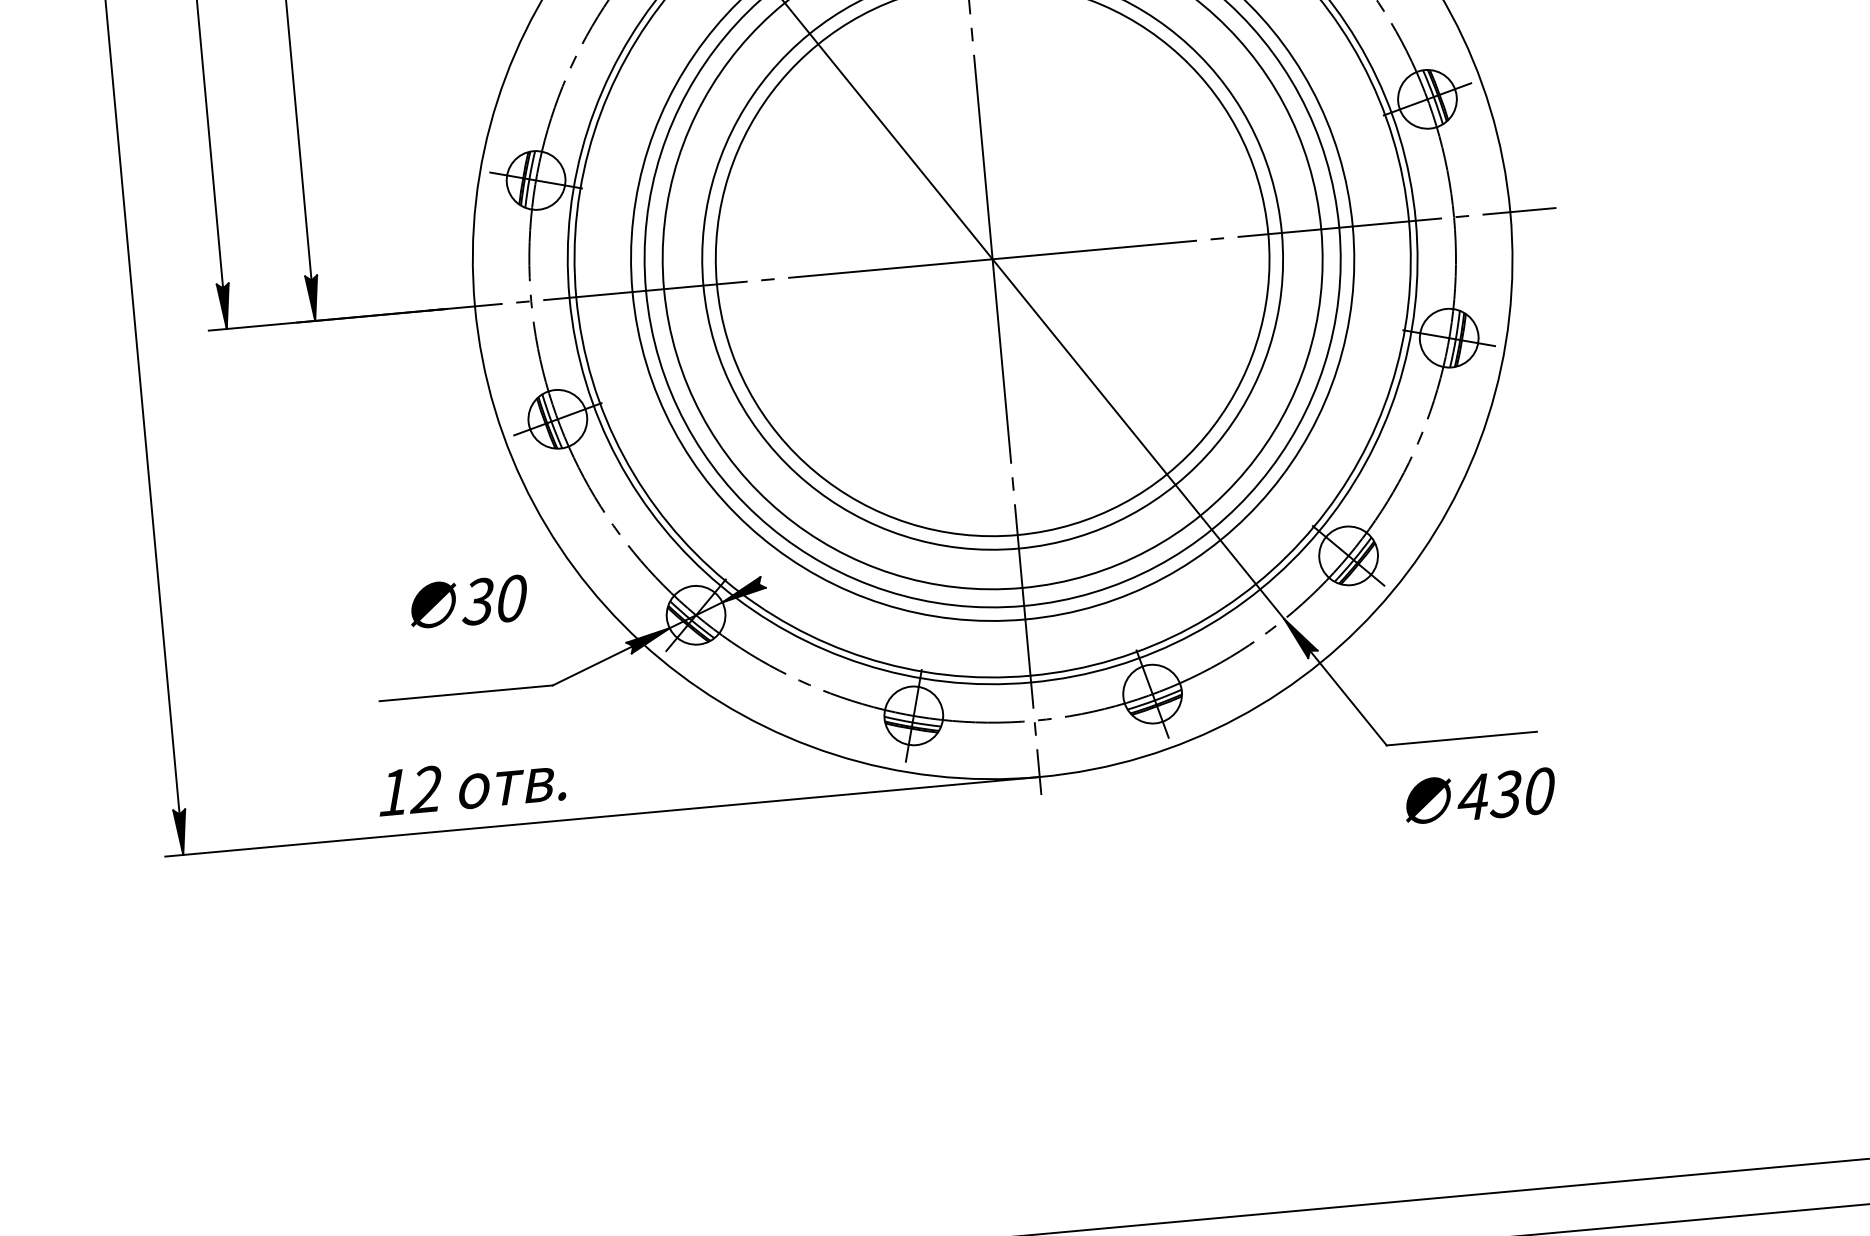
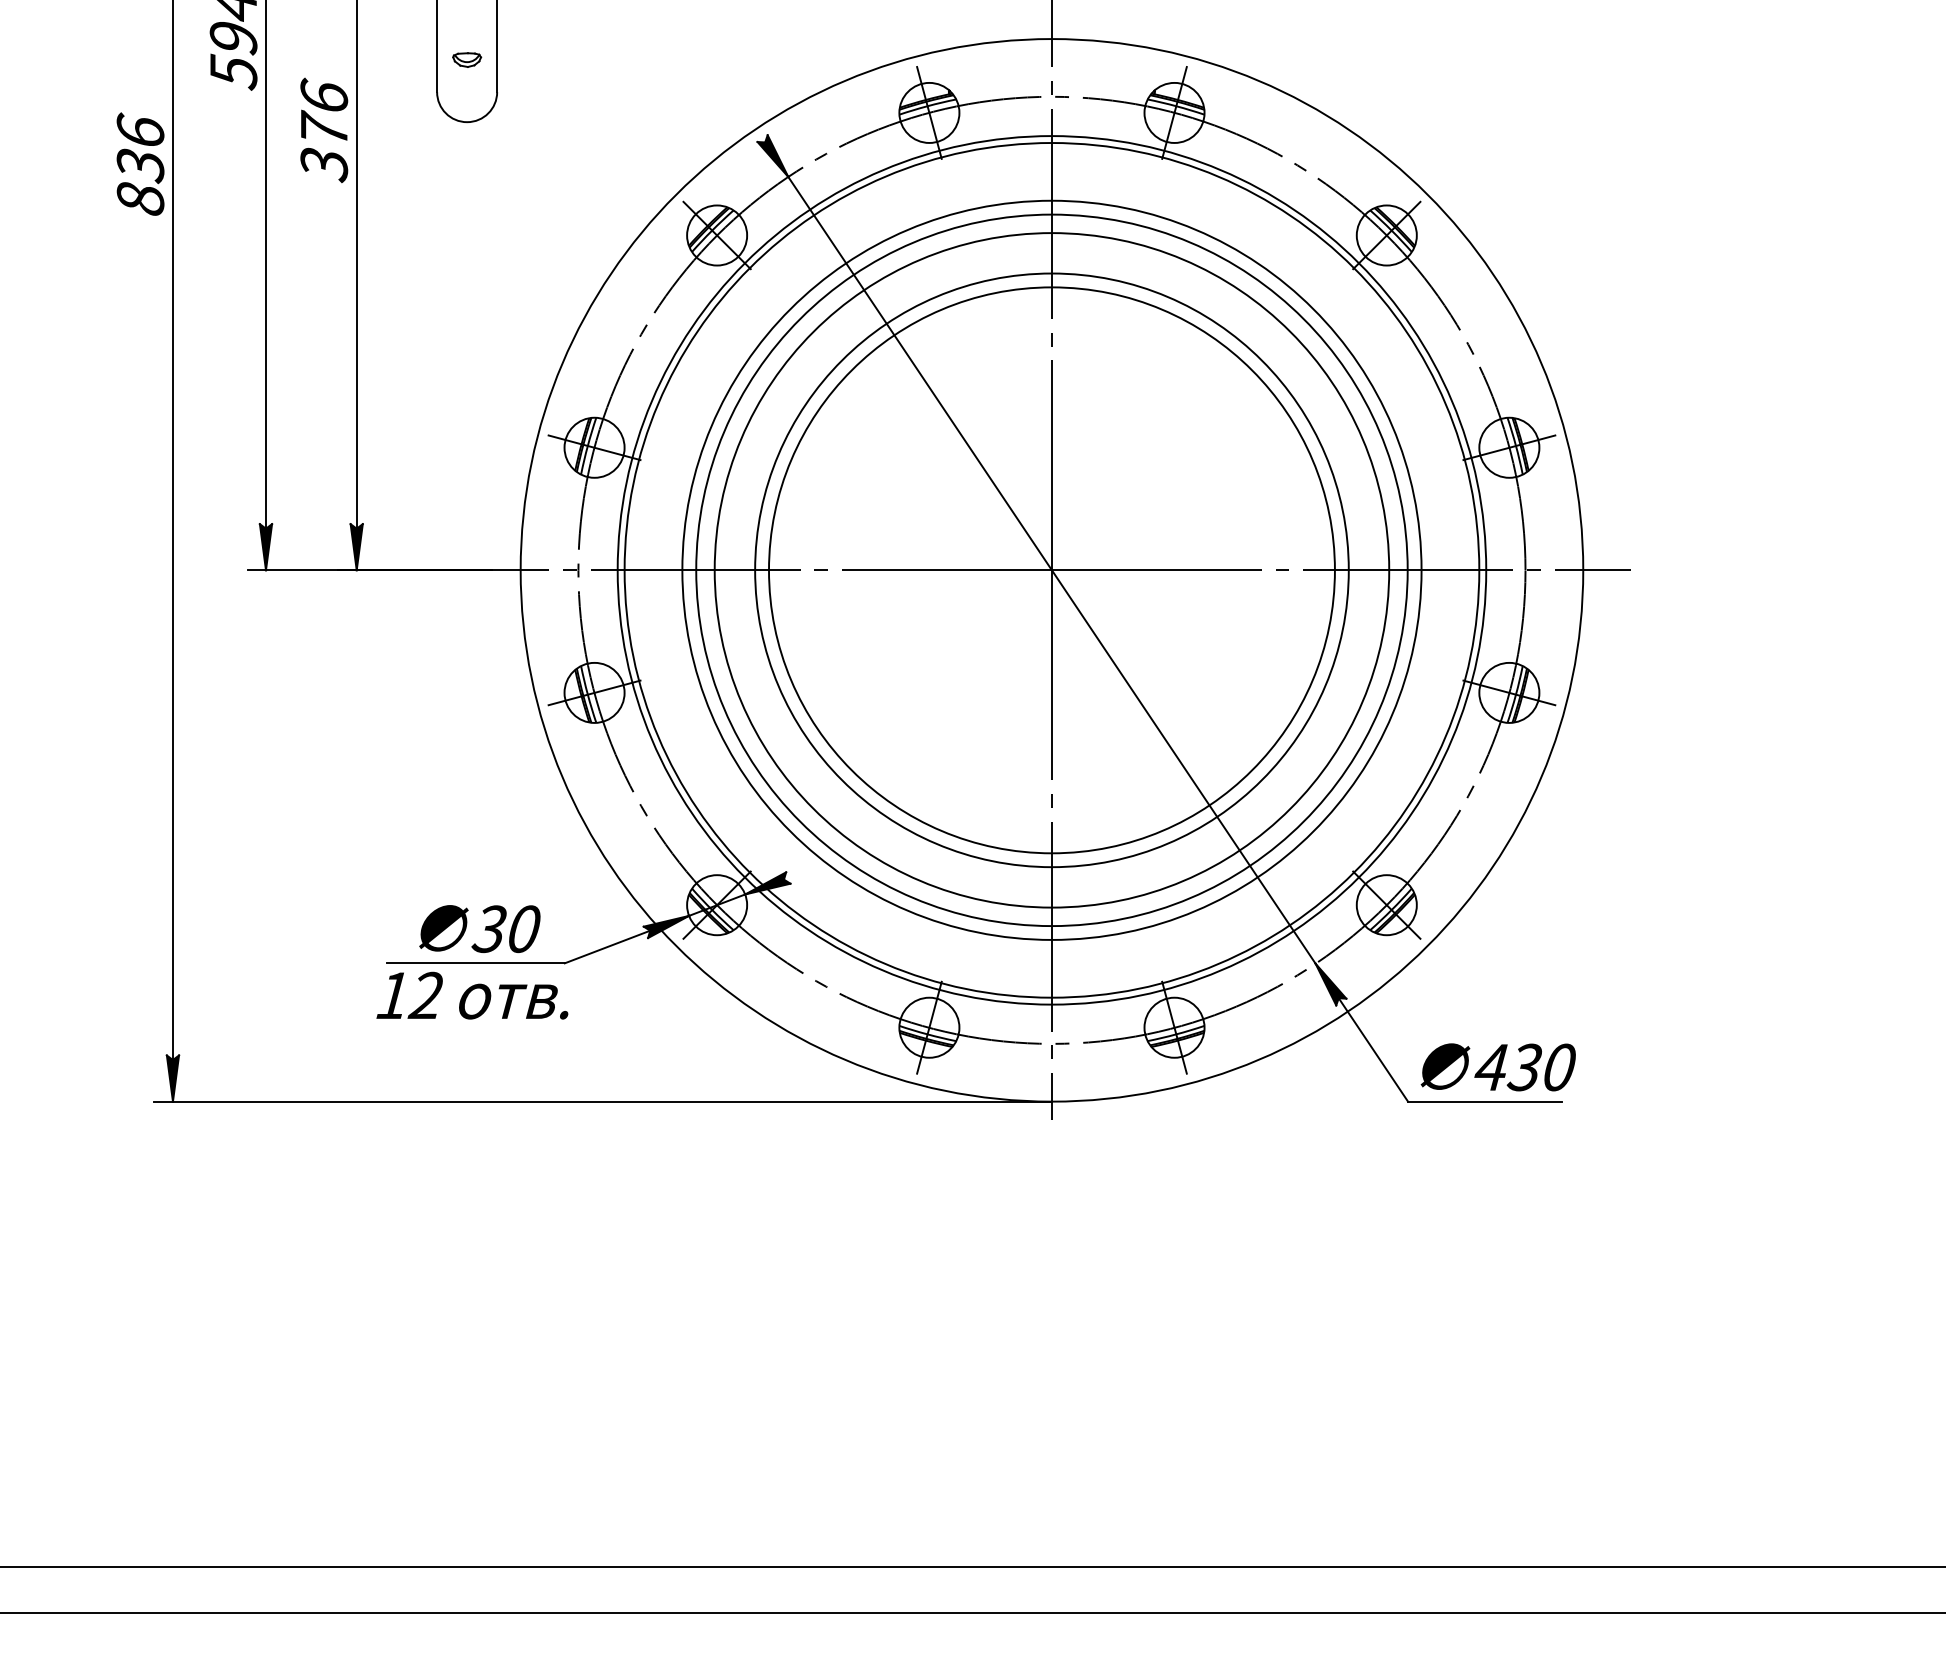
text: (468, 602) -> (479, 929), moved
text: (471, 785) -> (472, 995), moved
text: (1479, 796) -> (1497, 1067), moved

